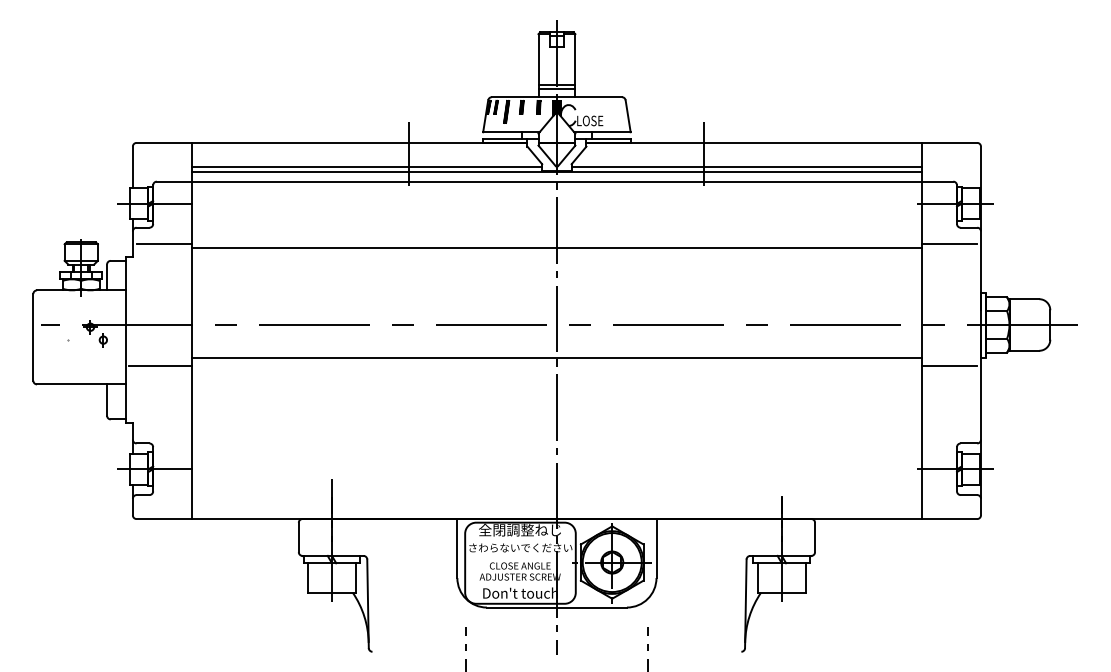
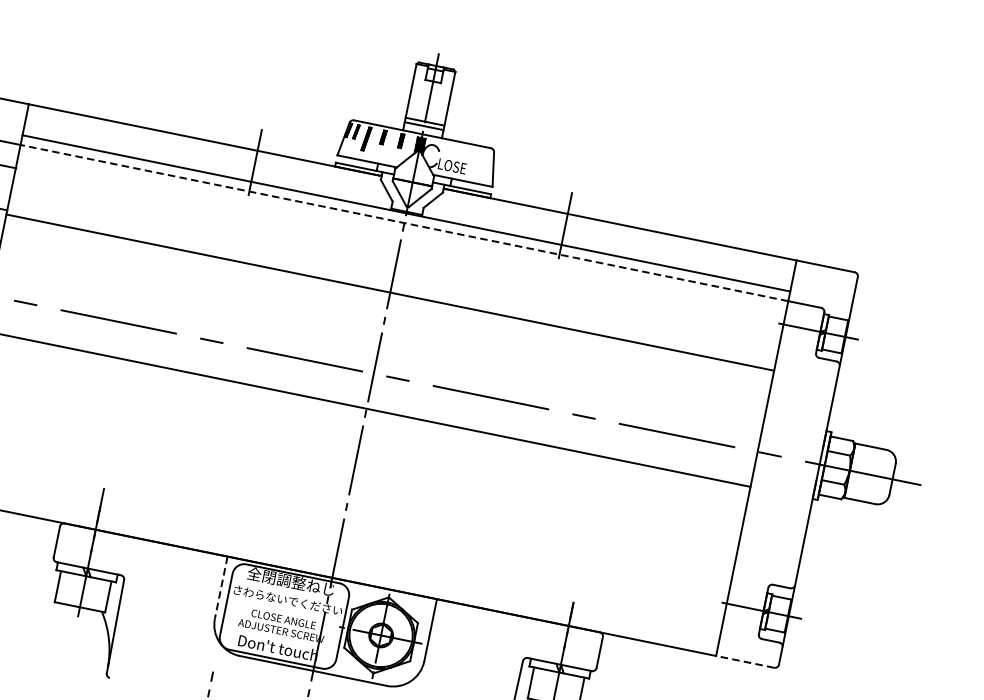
line: (366, 166) -> (207, 166), removed
line: (746, 166) -> (607, 247), removed
line: (556, 181) -> (404, 222), solid -> dashed
line: (949, 243) -> (804, 372), removed
line: (949, 365) -> (777, 500), removed
line: (949, 519) -> (744, 662), solid -> dashed
line: (457, 549) -> (221, 588), solid -> dashed

